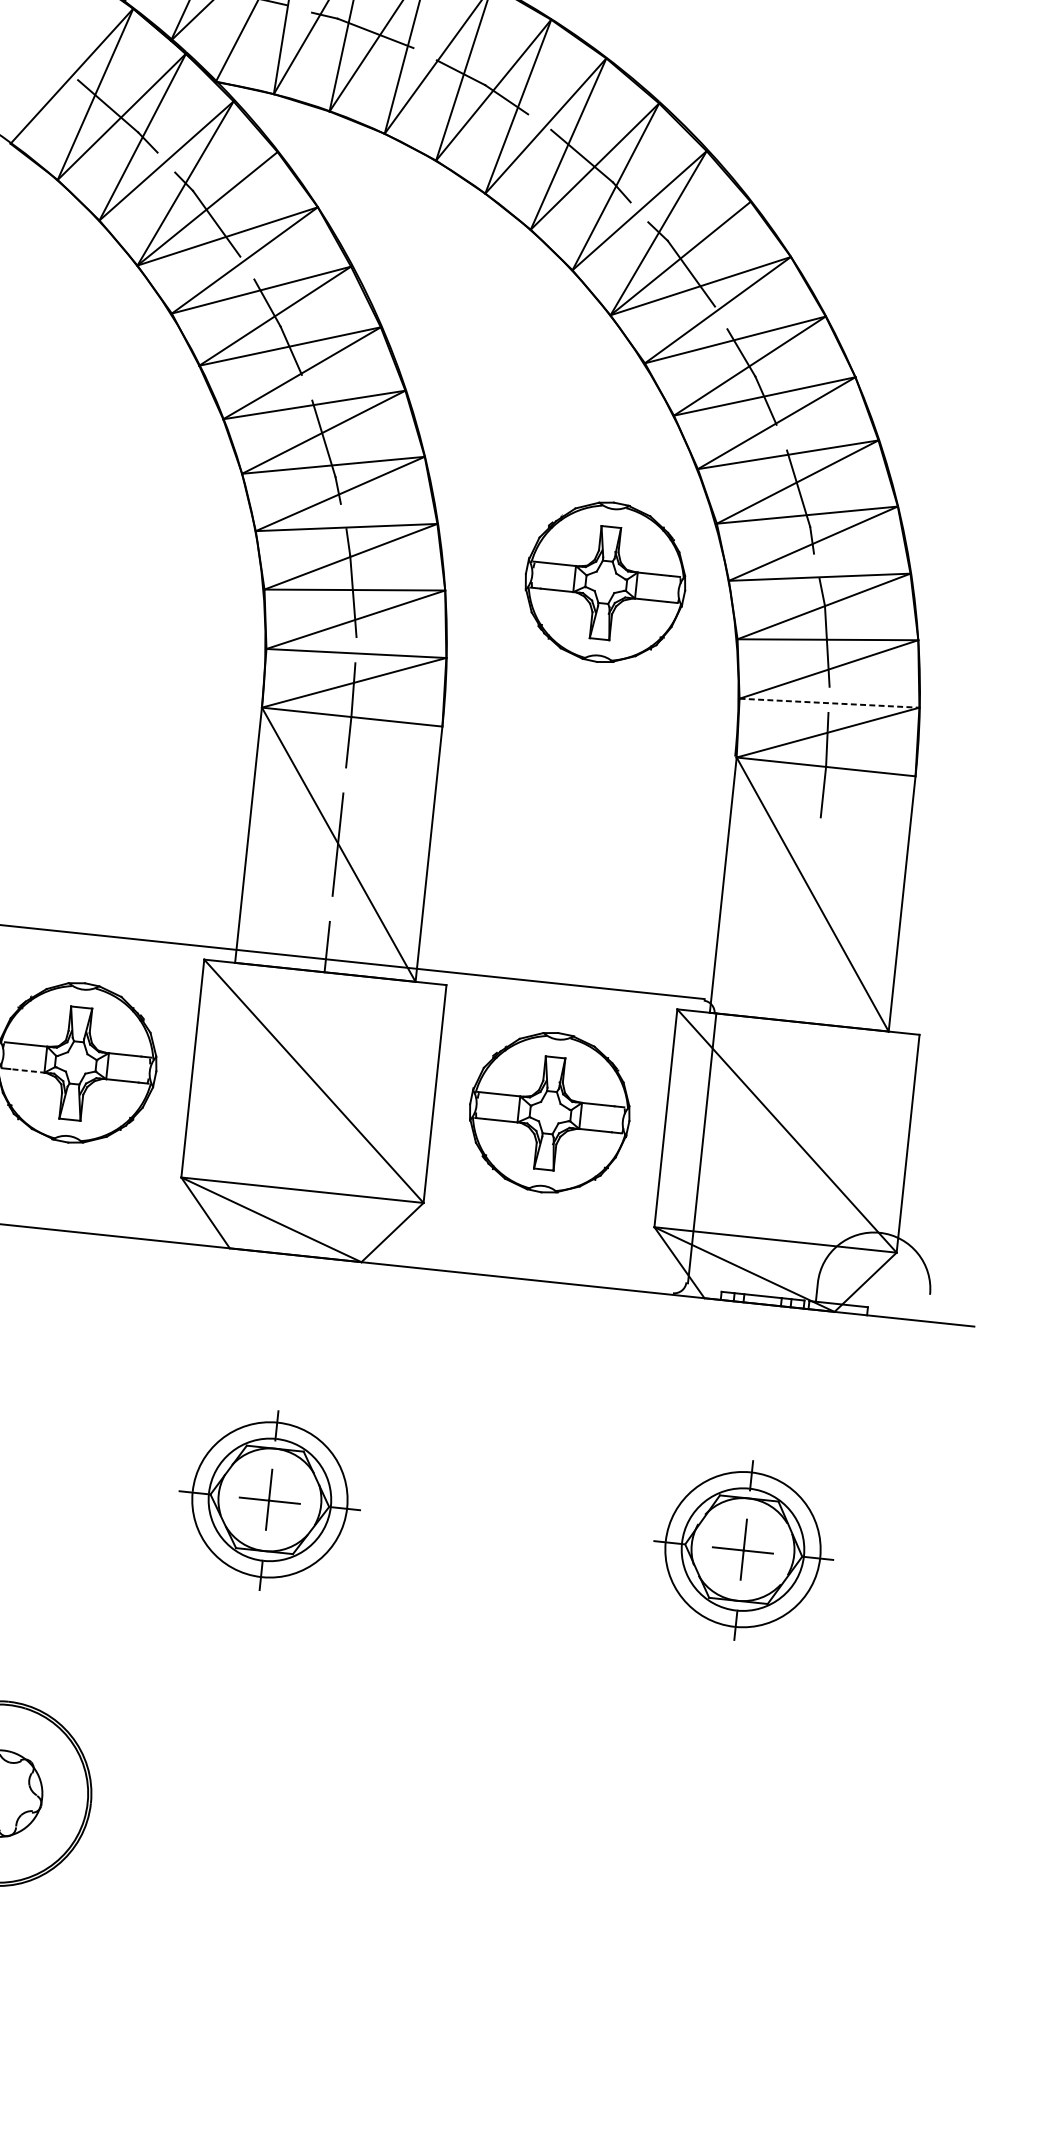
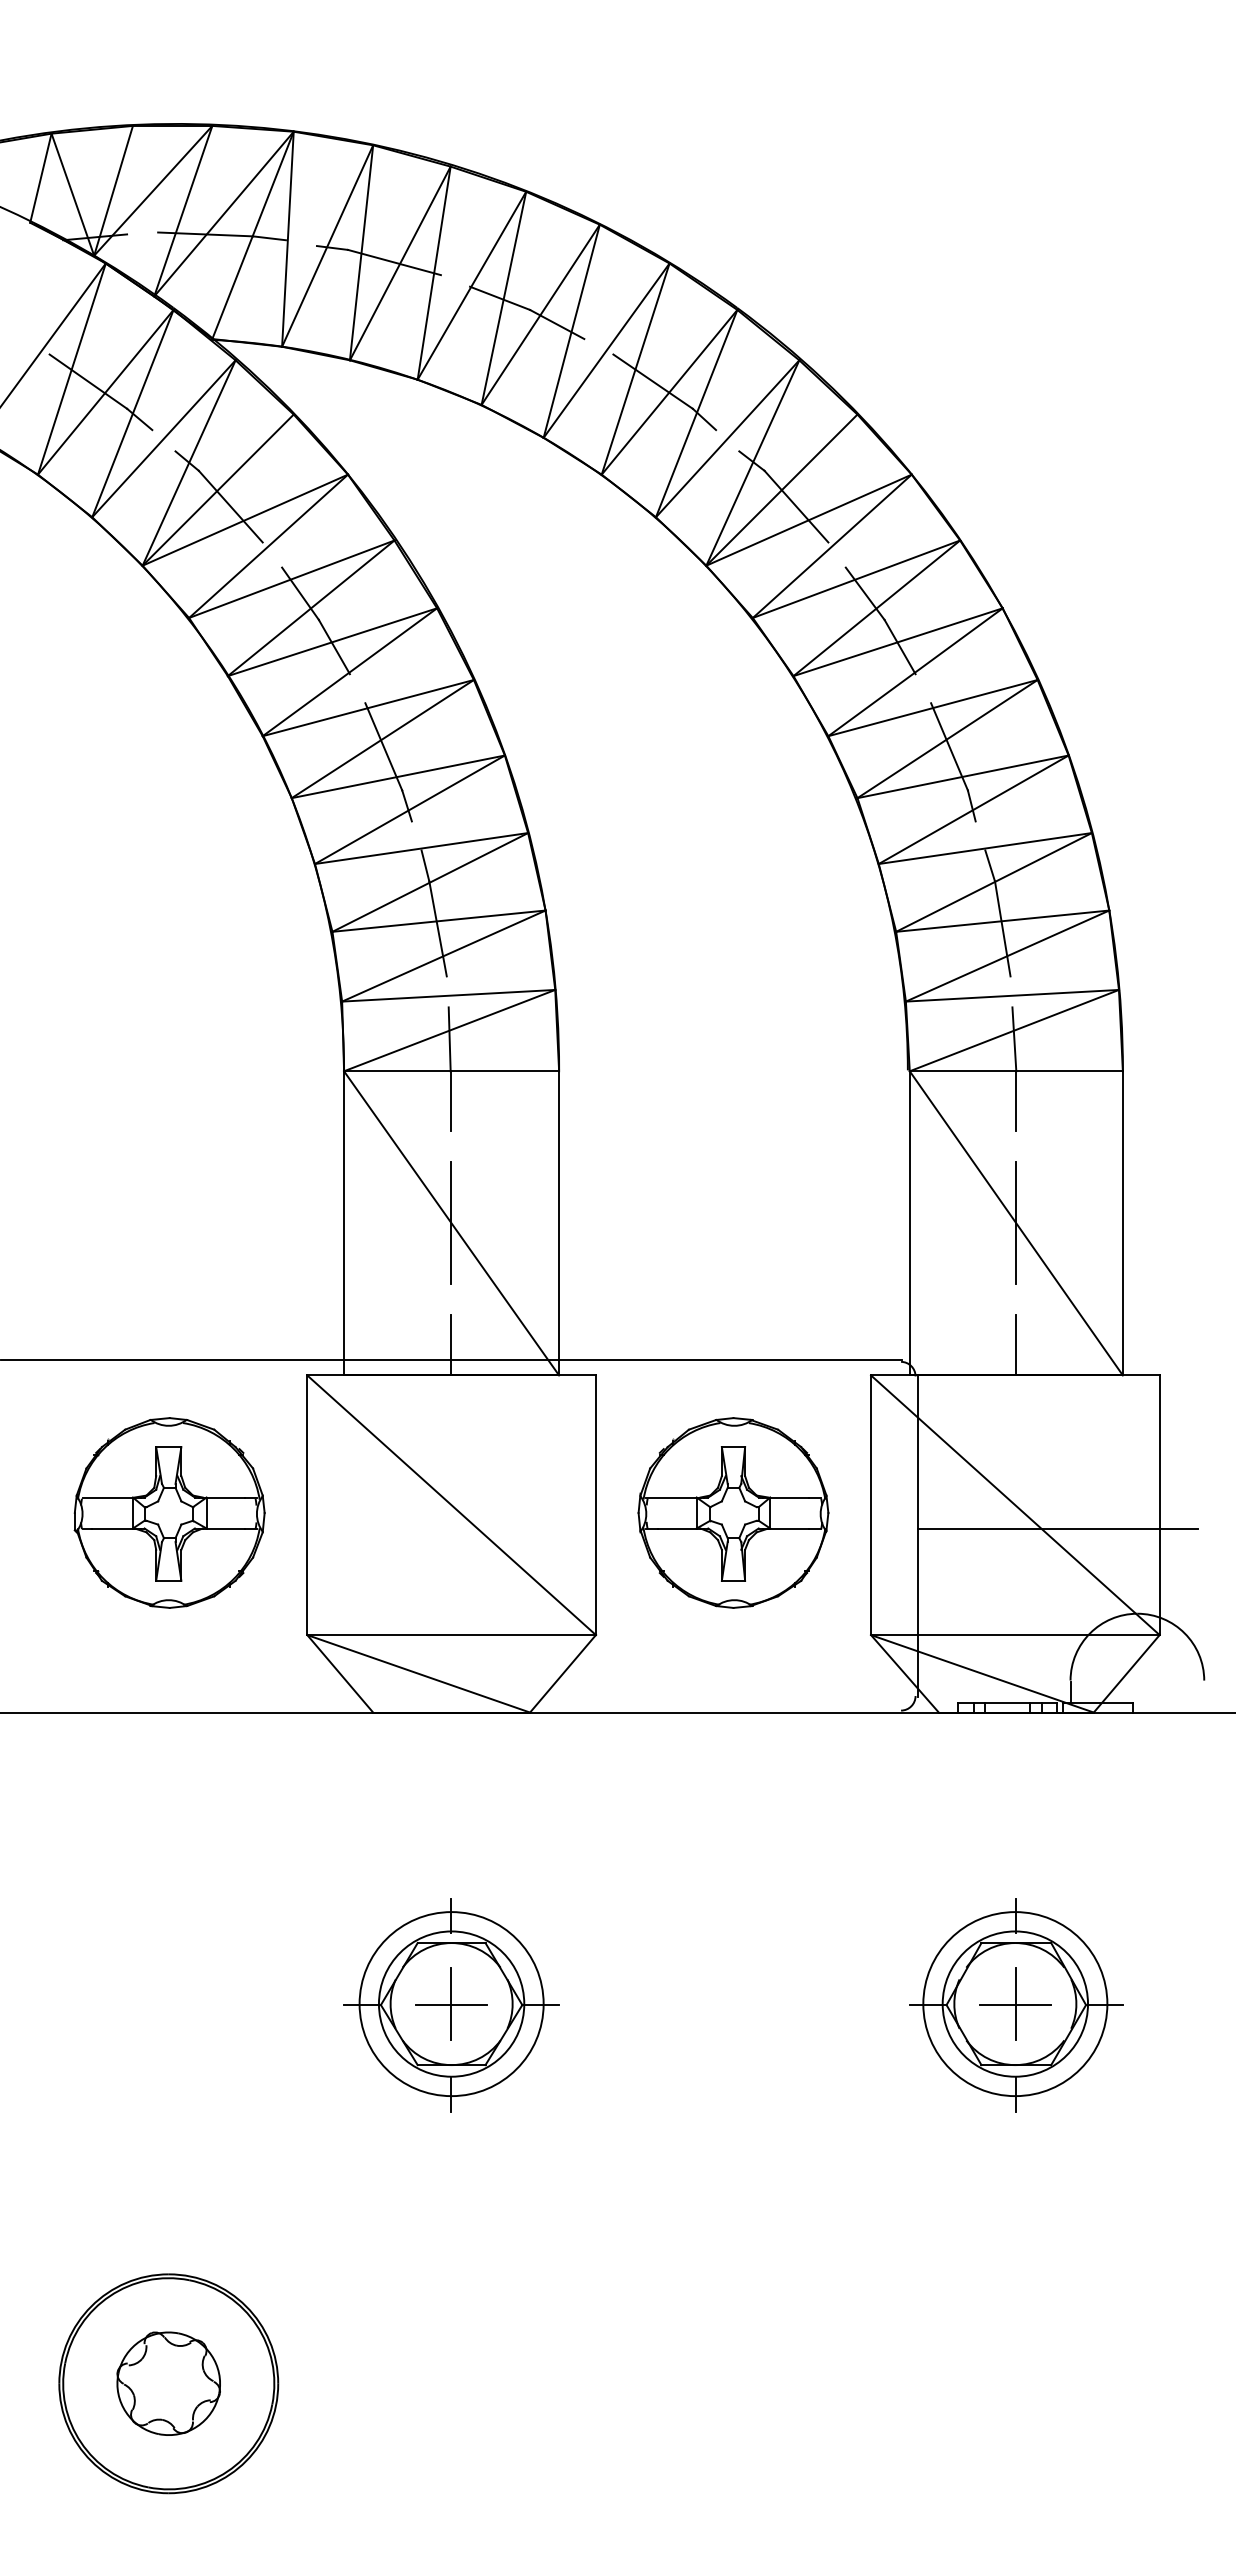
part: (605, 581) -> (733, 880), removed
line: (829, 702) -> (1012, 995), dashed -> solid
line: (812, 894) -> (1016, 1223), added
line: (802, 997) -> (1016, 1345), added
line: (28, 1070) -> (113, 1528), dashed -> solid
line: (820, 1154) -> (1057, 1528), added

